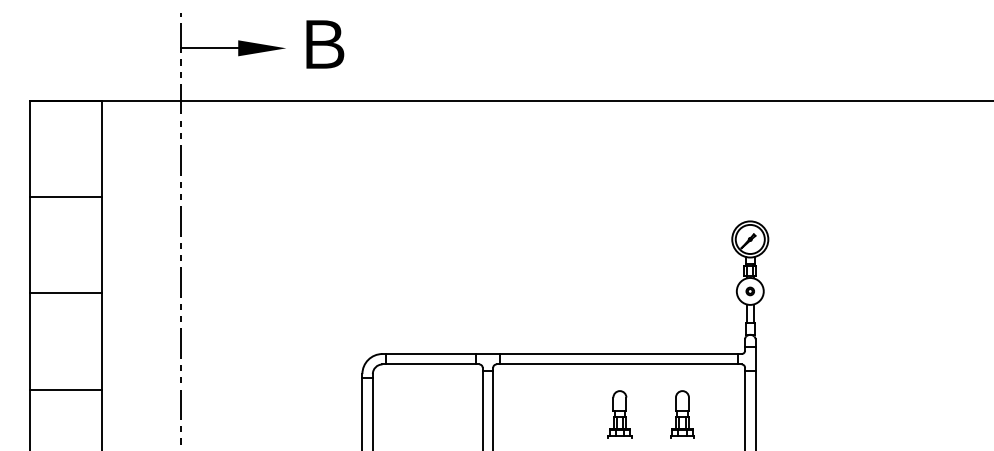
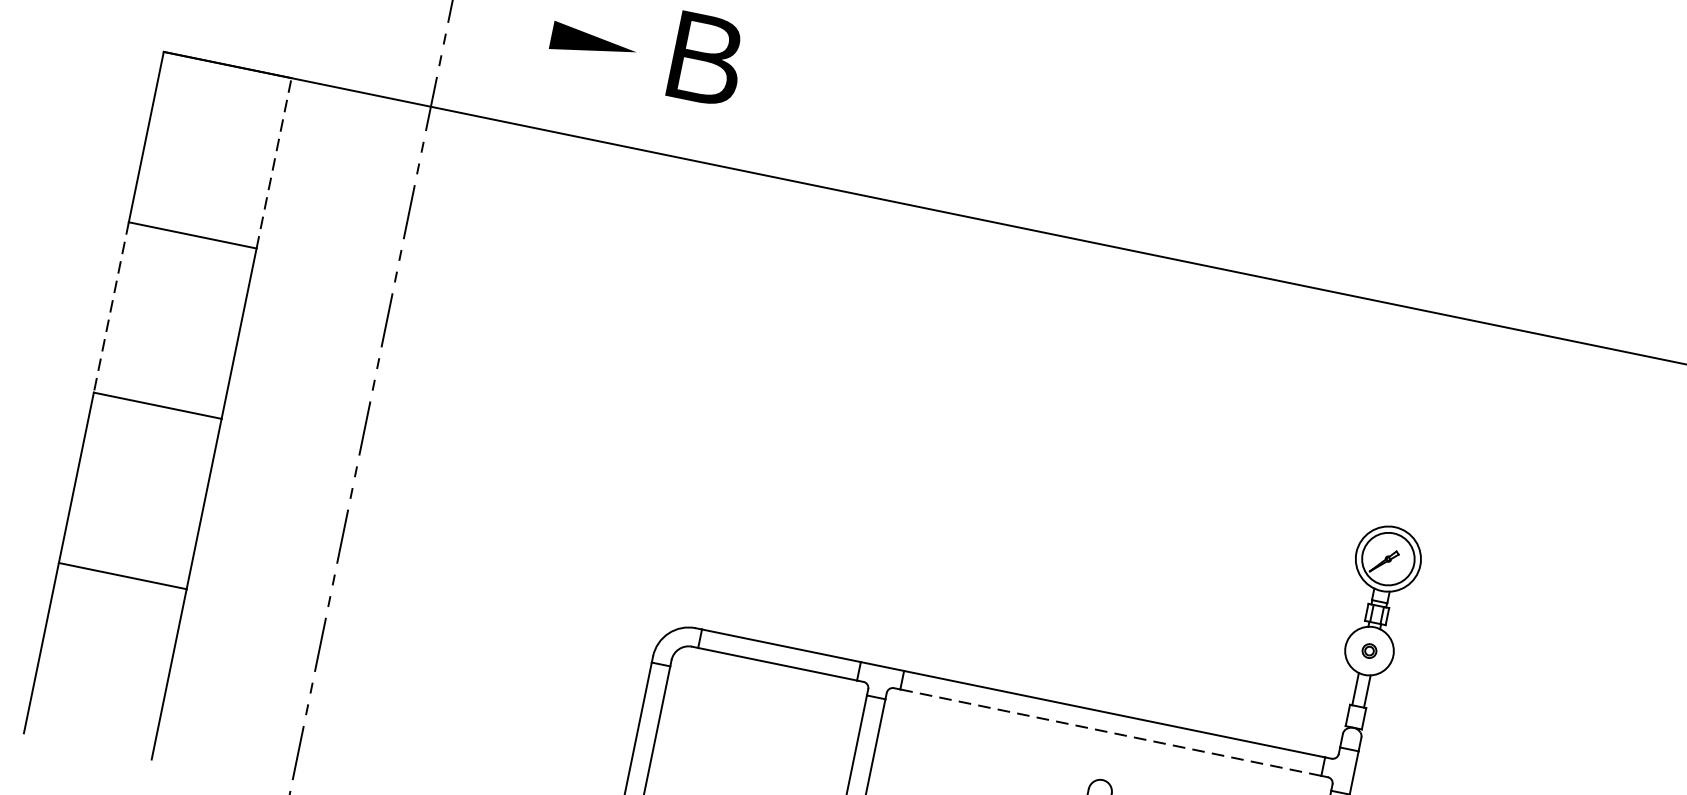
line: (209, 48) -> (500, 24), removed
line: (102, 148) -> (275, 162), solid -> dashed
line: (29, 245) -> (110, 307), solid -> dashed
line: (619, 364) -> (1111, 732), solid -> dashed

